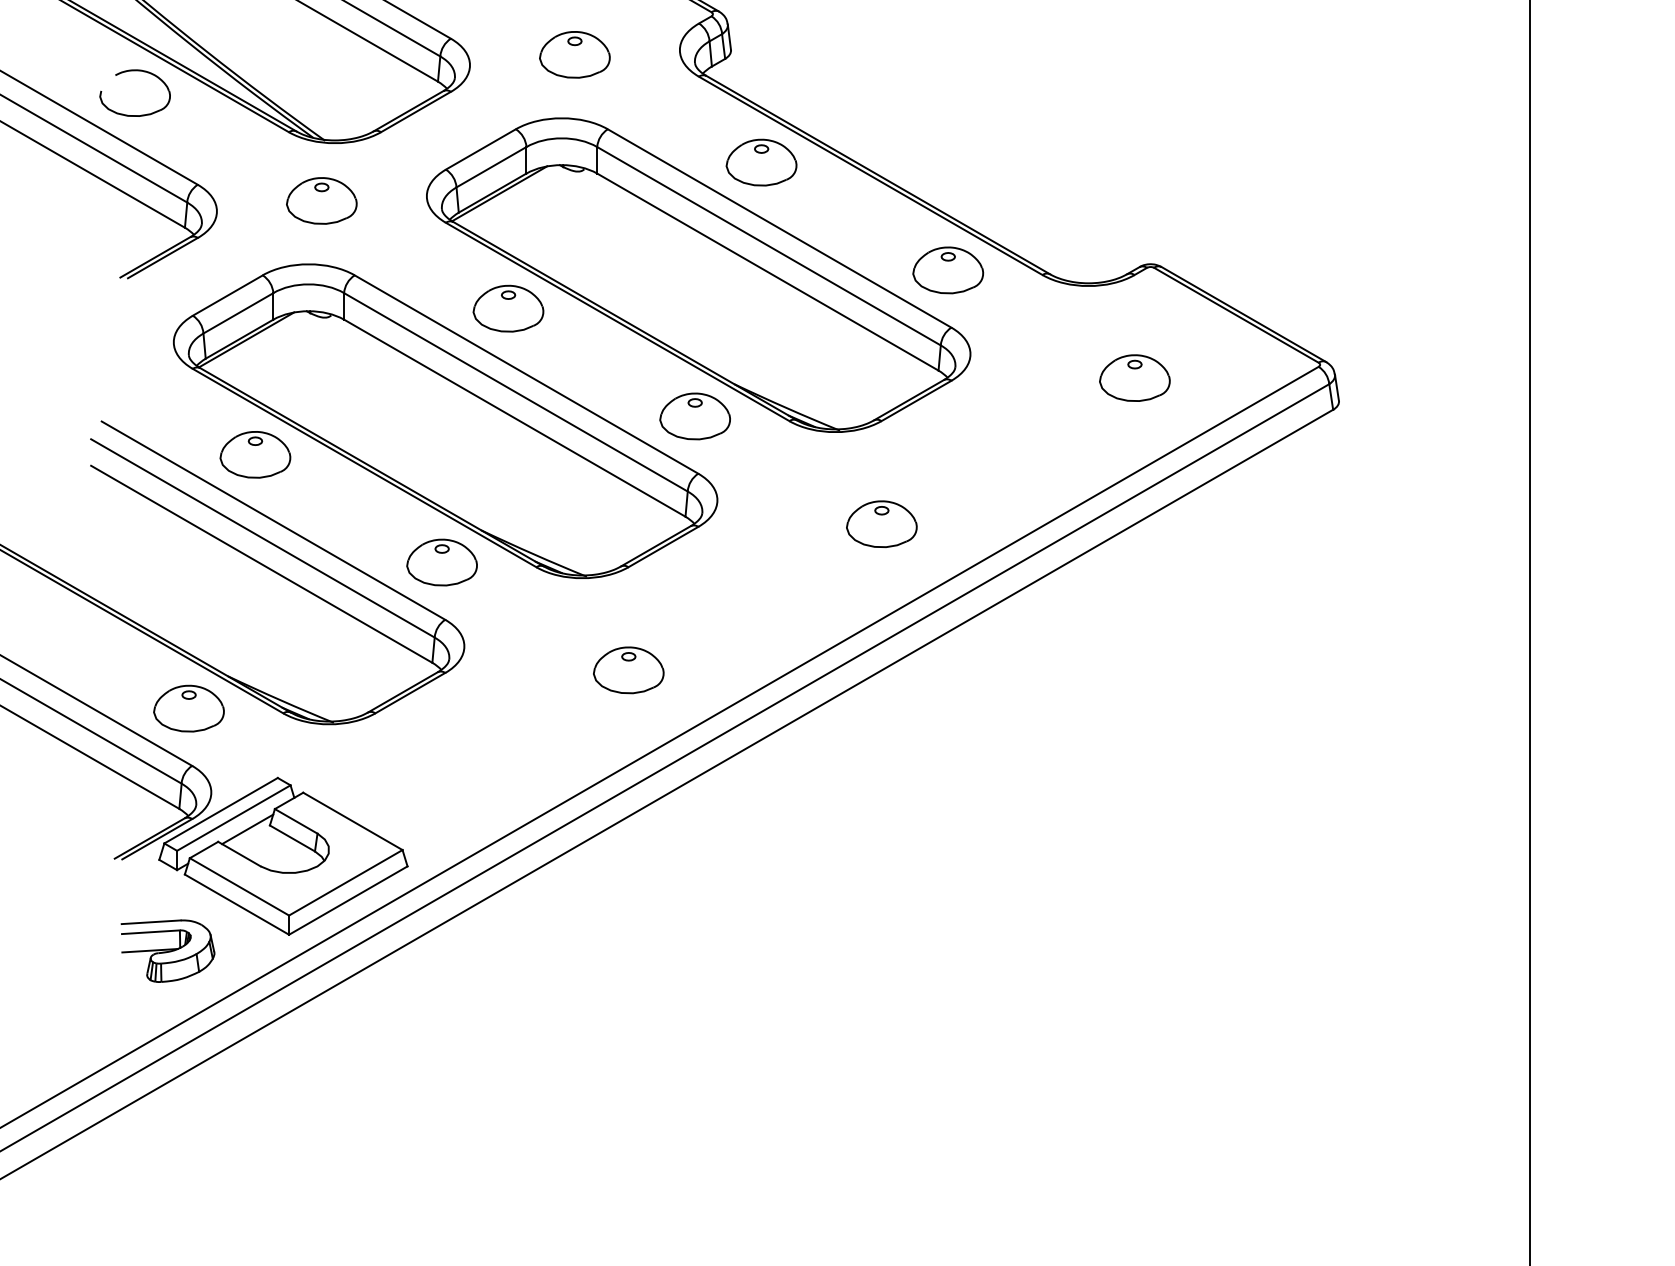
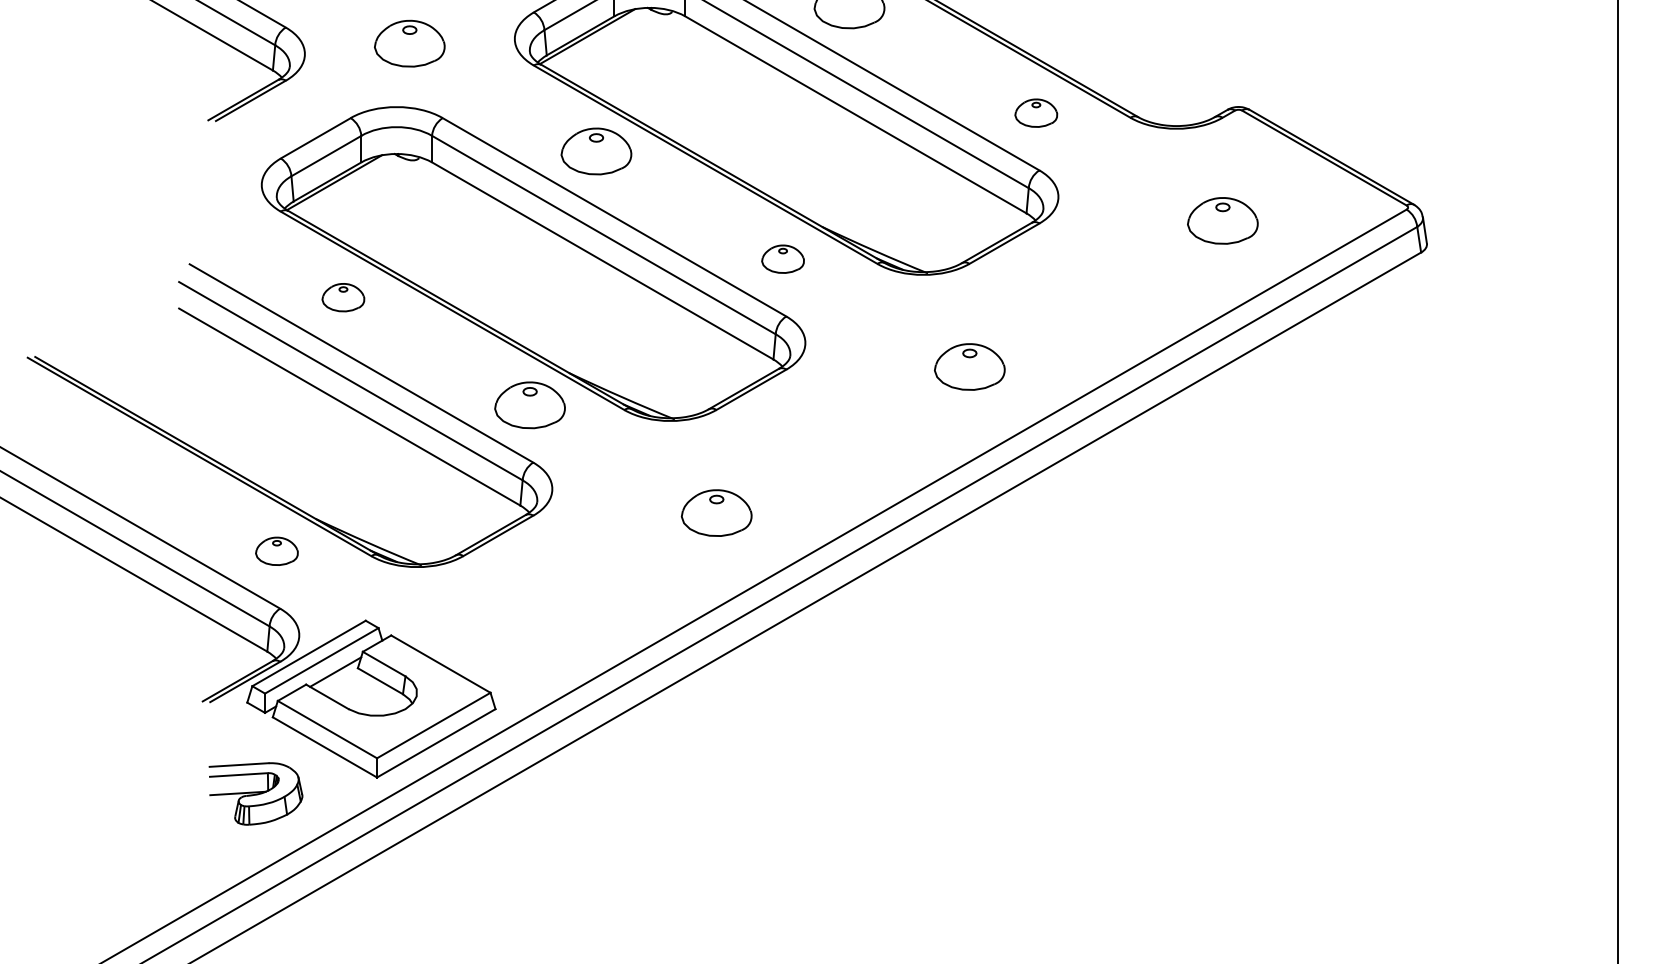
part: (948, 270) -> (1036, 113), size x0.6
part: (694, 416) -> (782, 259), size x0.6
part: (255, 454) -> (343, 297), size x0.6
part: (188, 708) -> (276, 551), size x0.6

